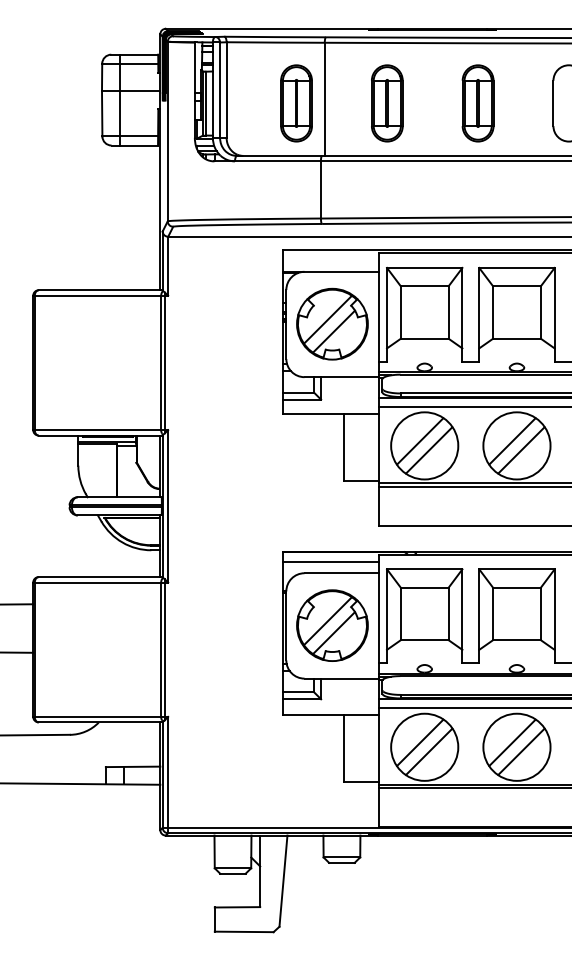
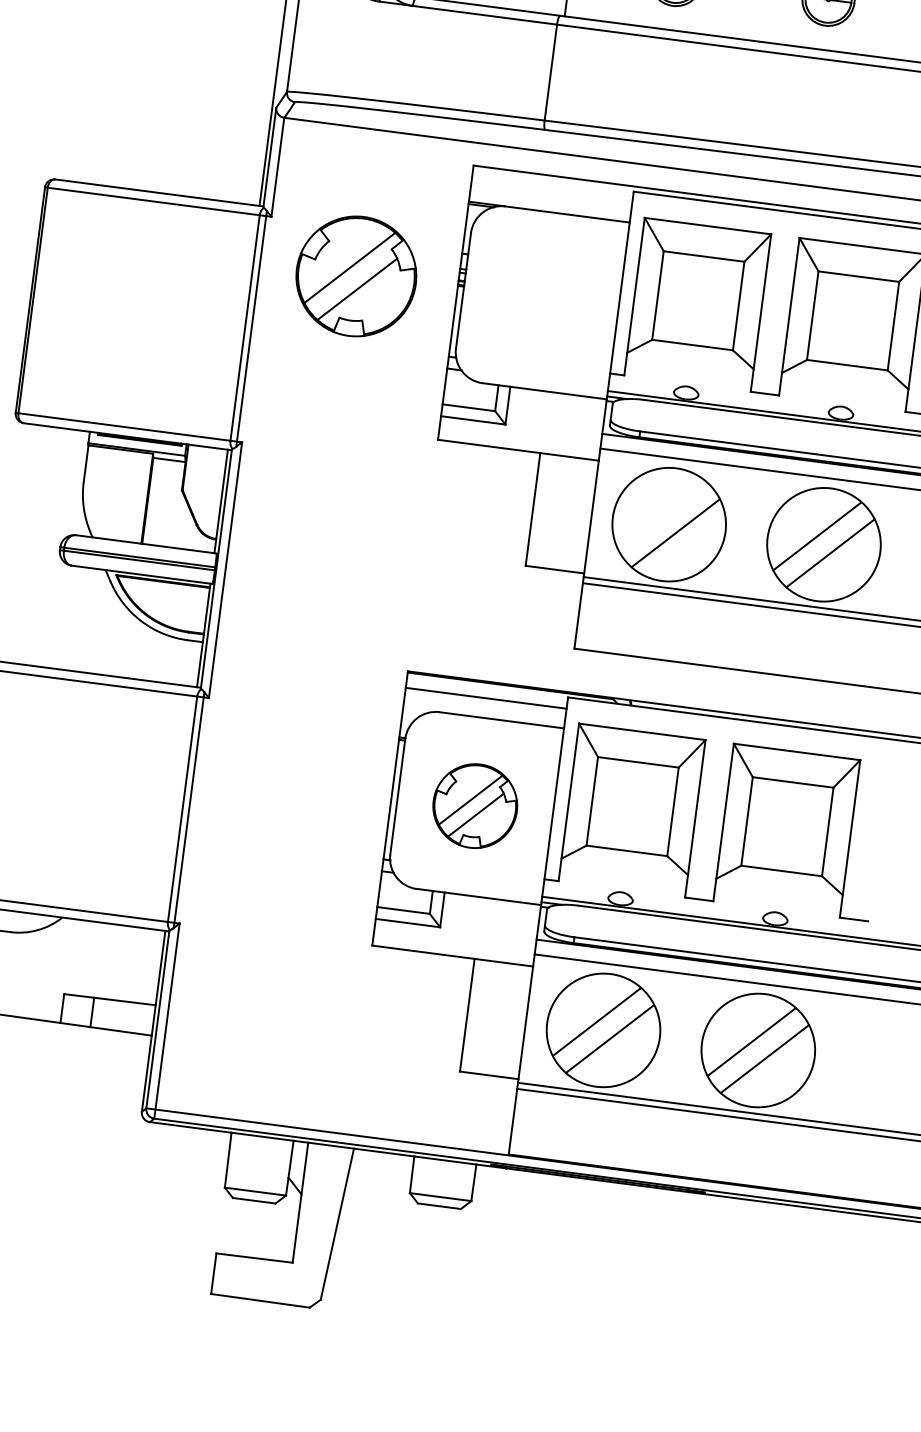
part: (332, 323) -> (356, 275), moved
line: (420, 441) -> (663, 516), removed
part: (332, 625) -> (475, 805), size x0.7

